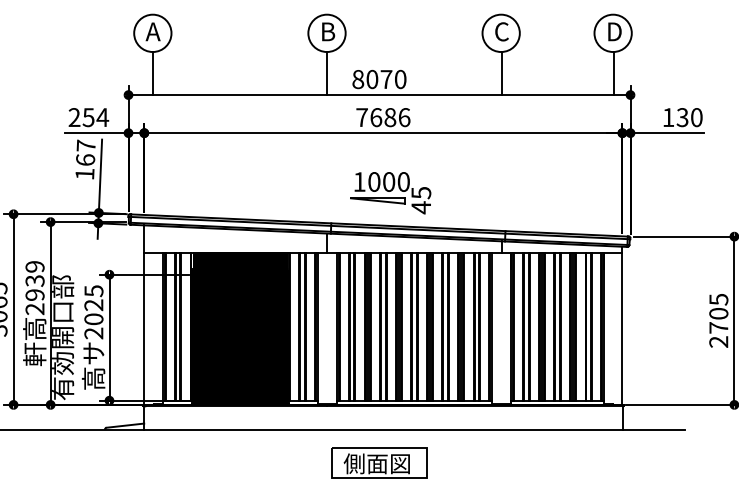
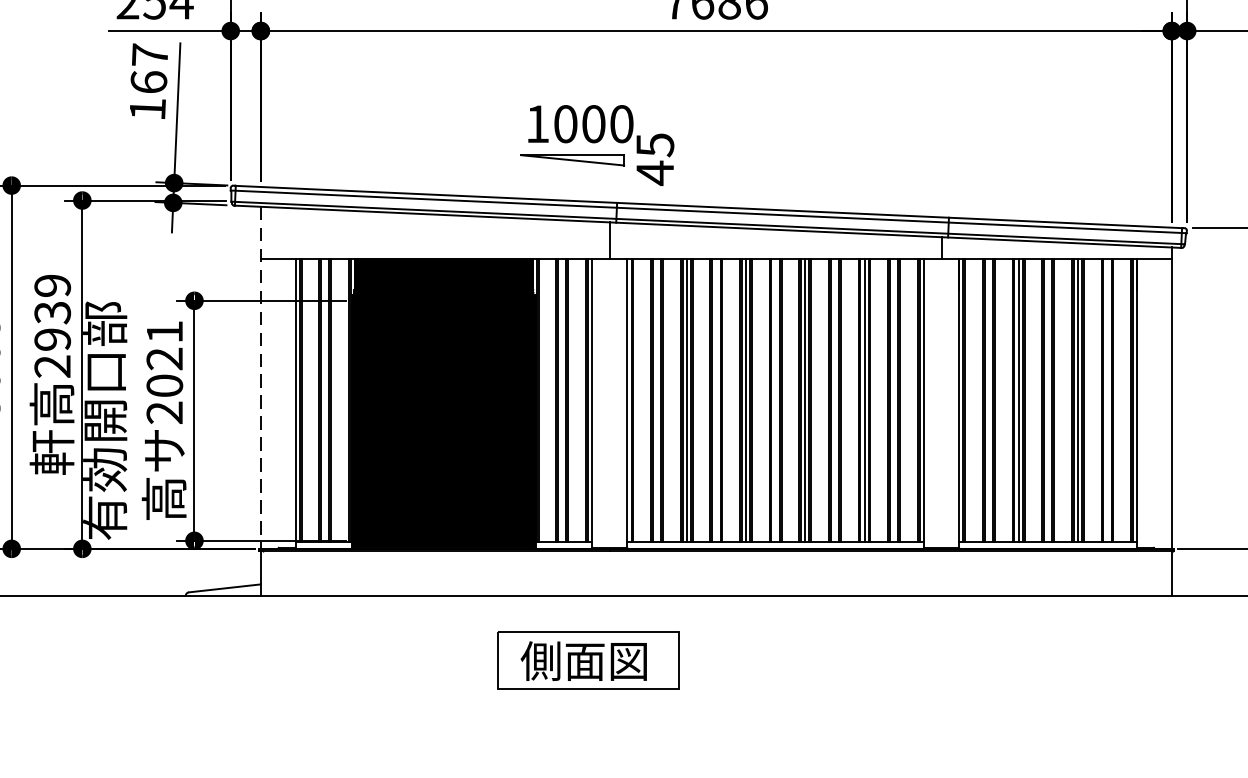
part: (390, 193) -> (596, 146), moved
text: (93, 291) -> (163, 332), 2025 -> 2021
line: (144, 315) -> (261, 378), solid -> dashed
part: (379, 462) -> (588, 658), moved

